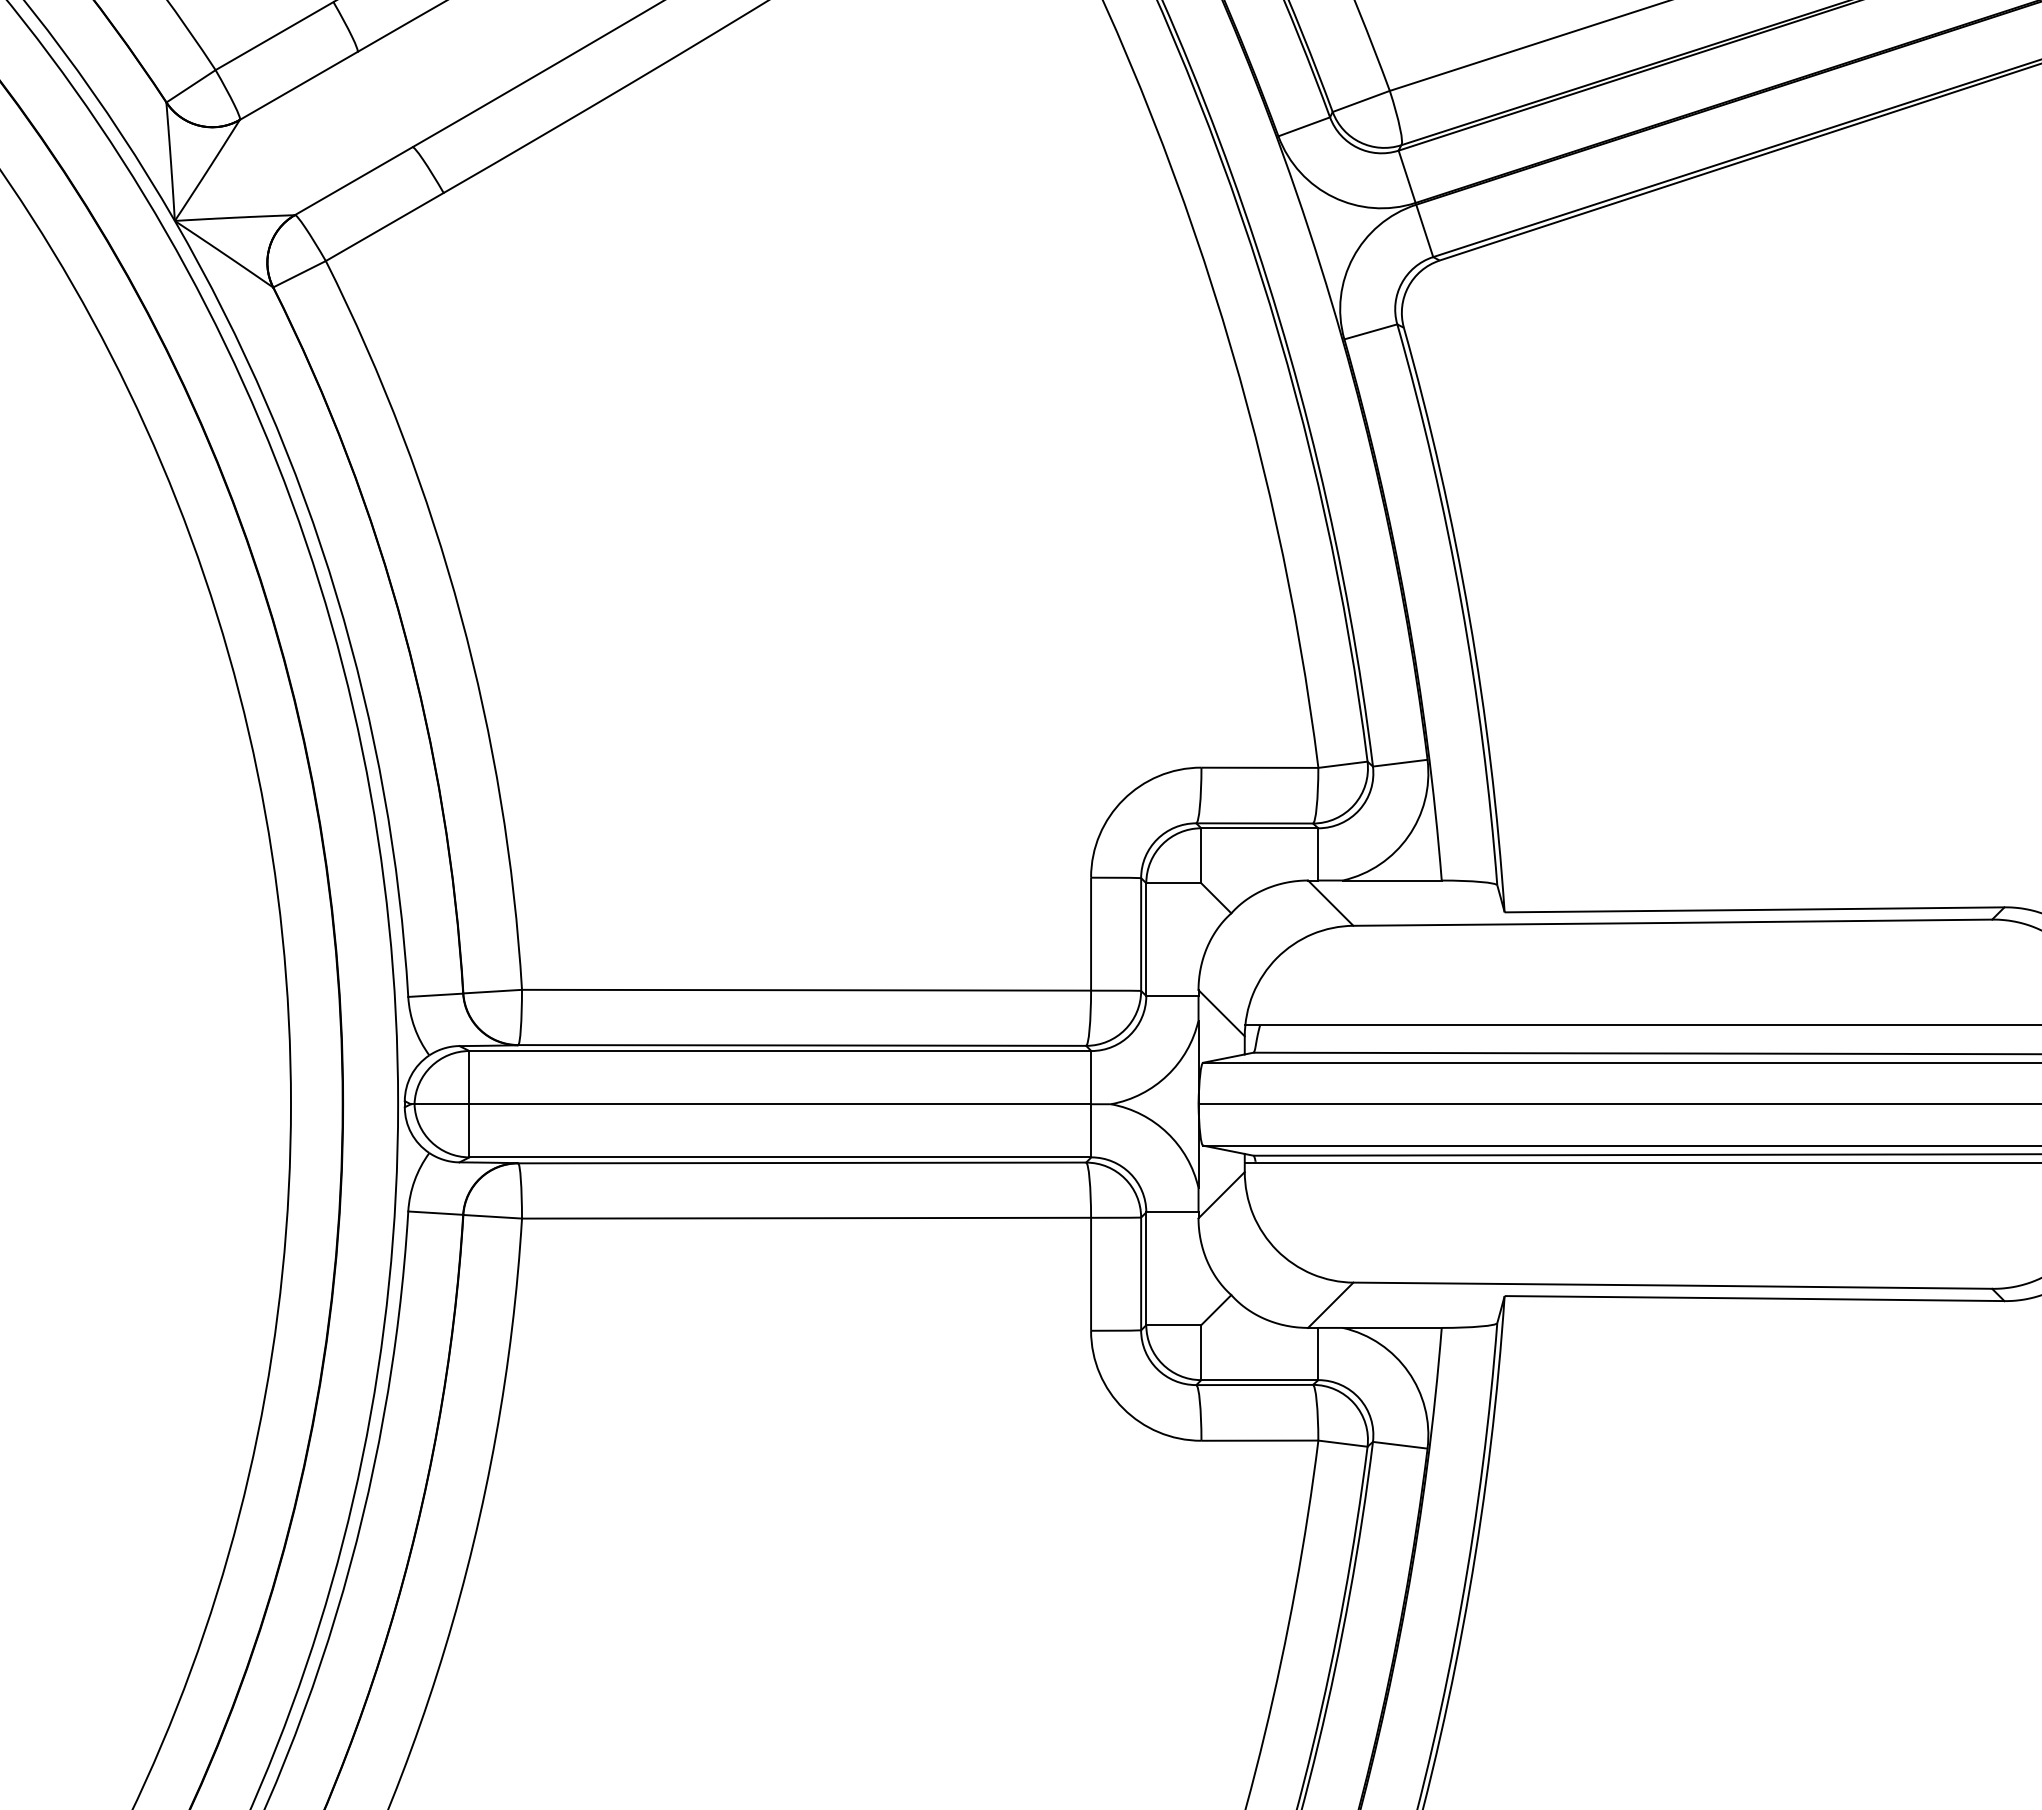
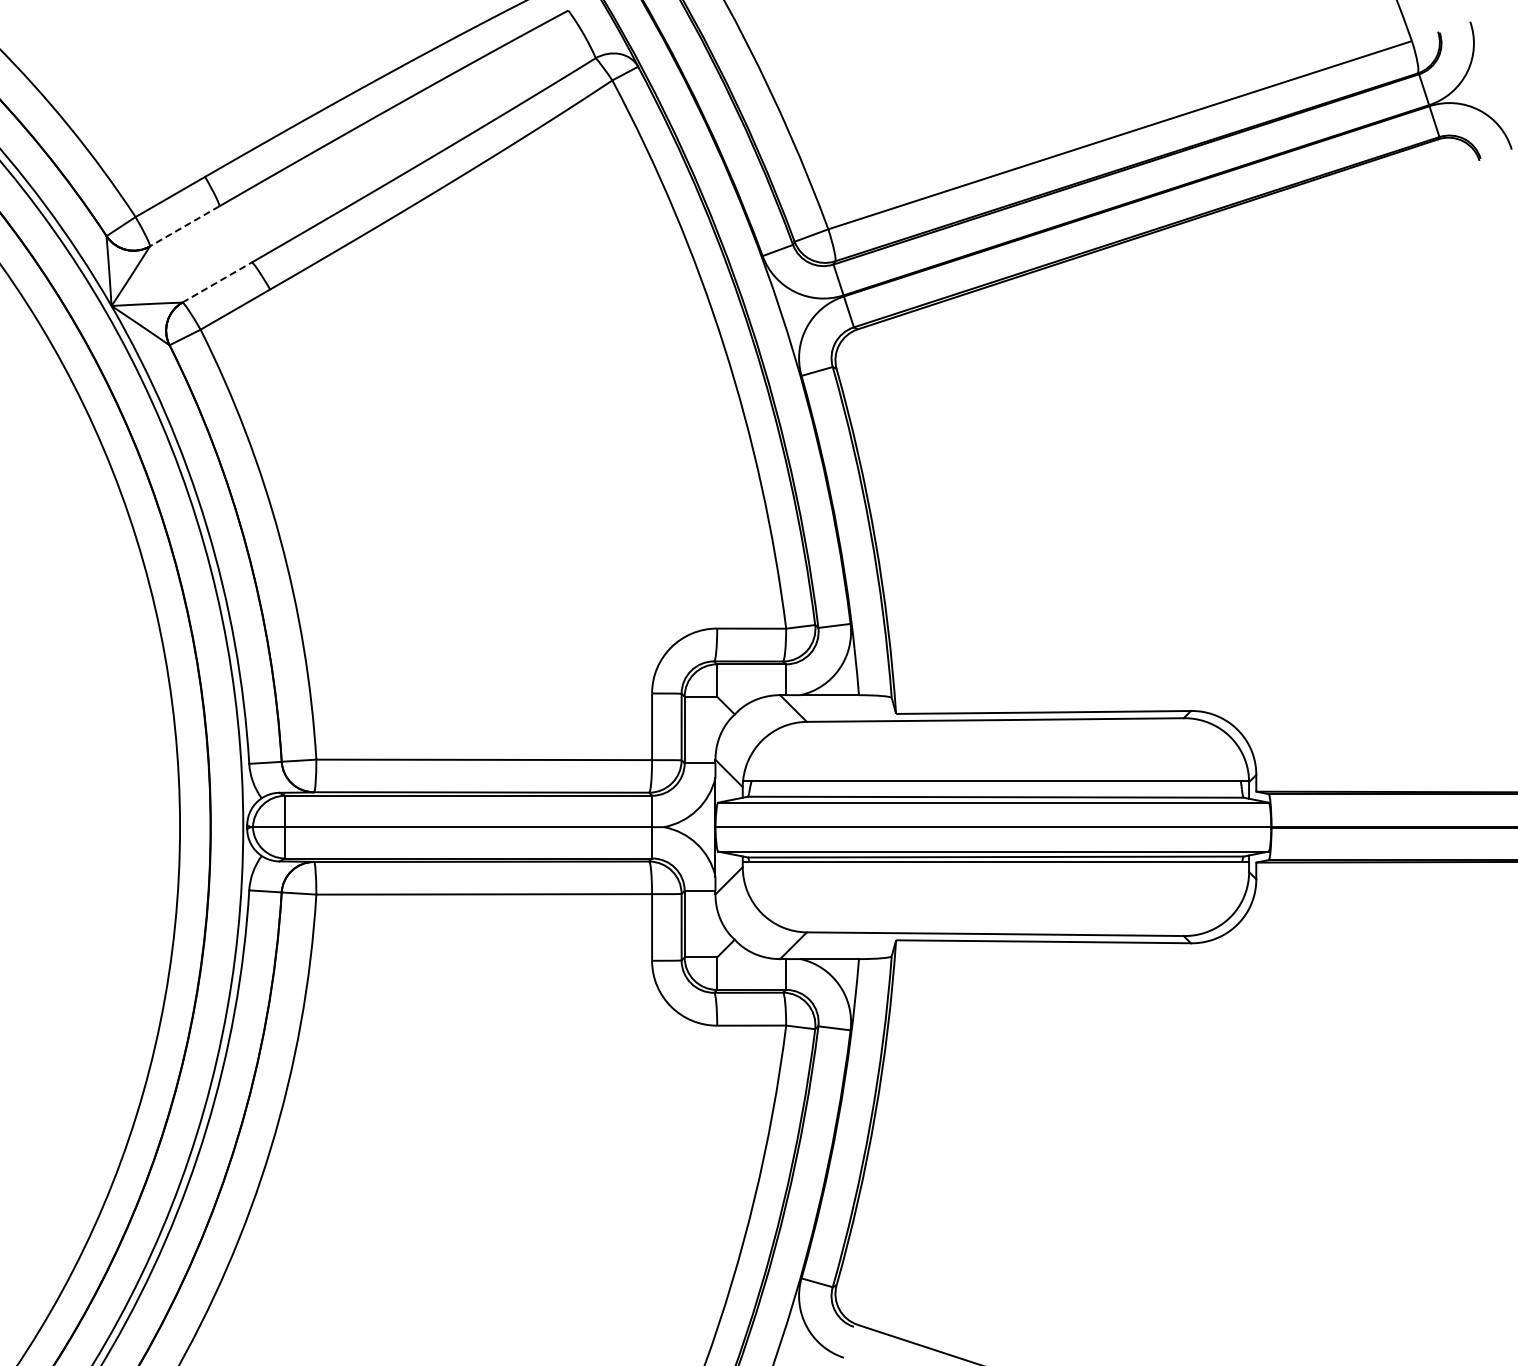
line: (298, 86) -> (184, 226), solid -> dashed
line: (354, 181) -> (217, 282), solid -> dashed

